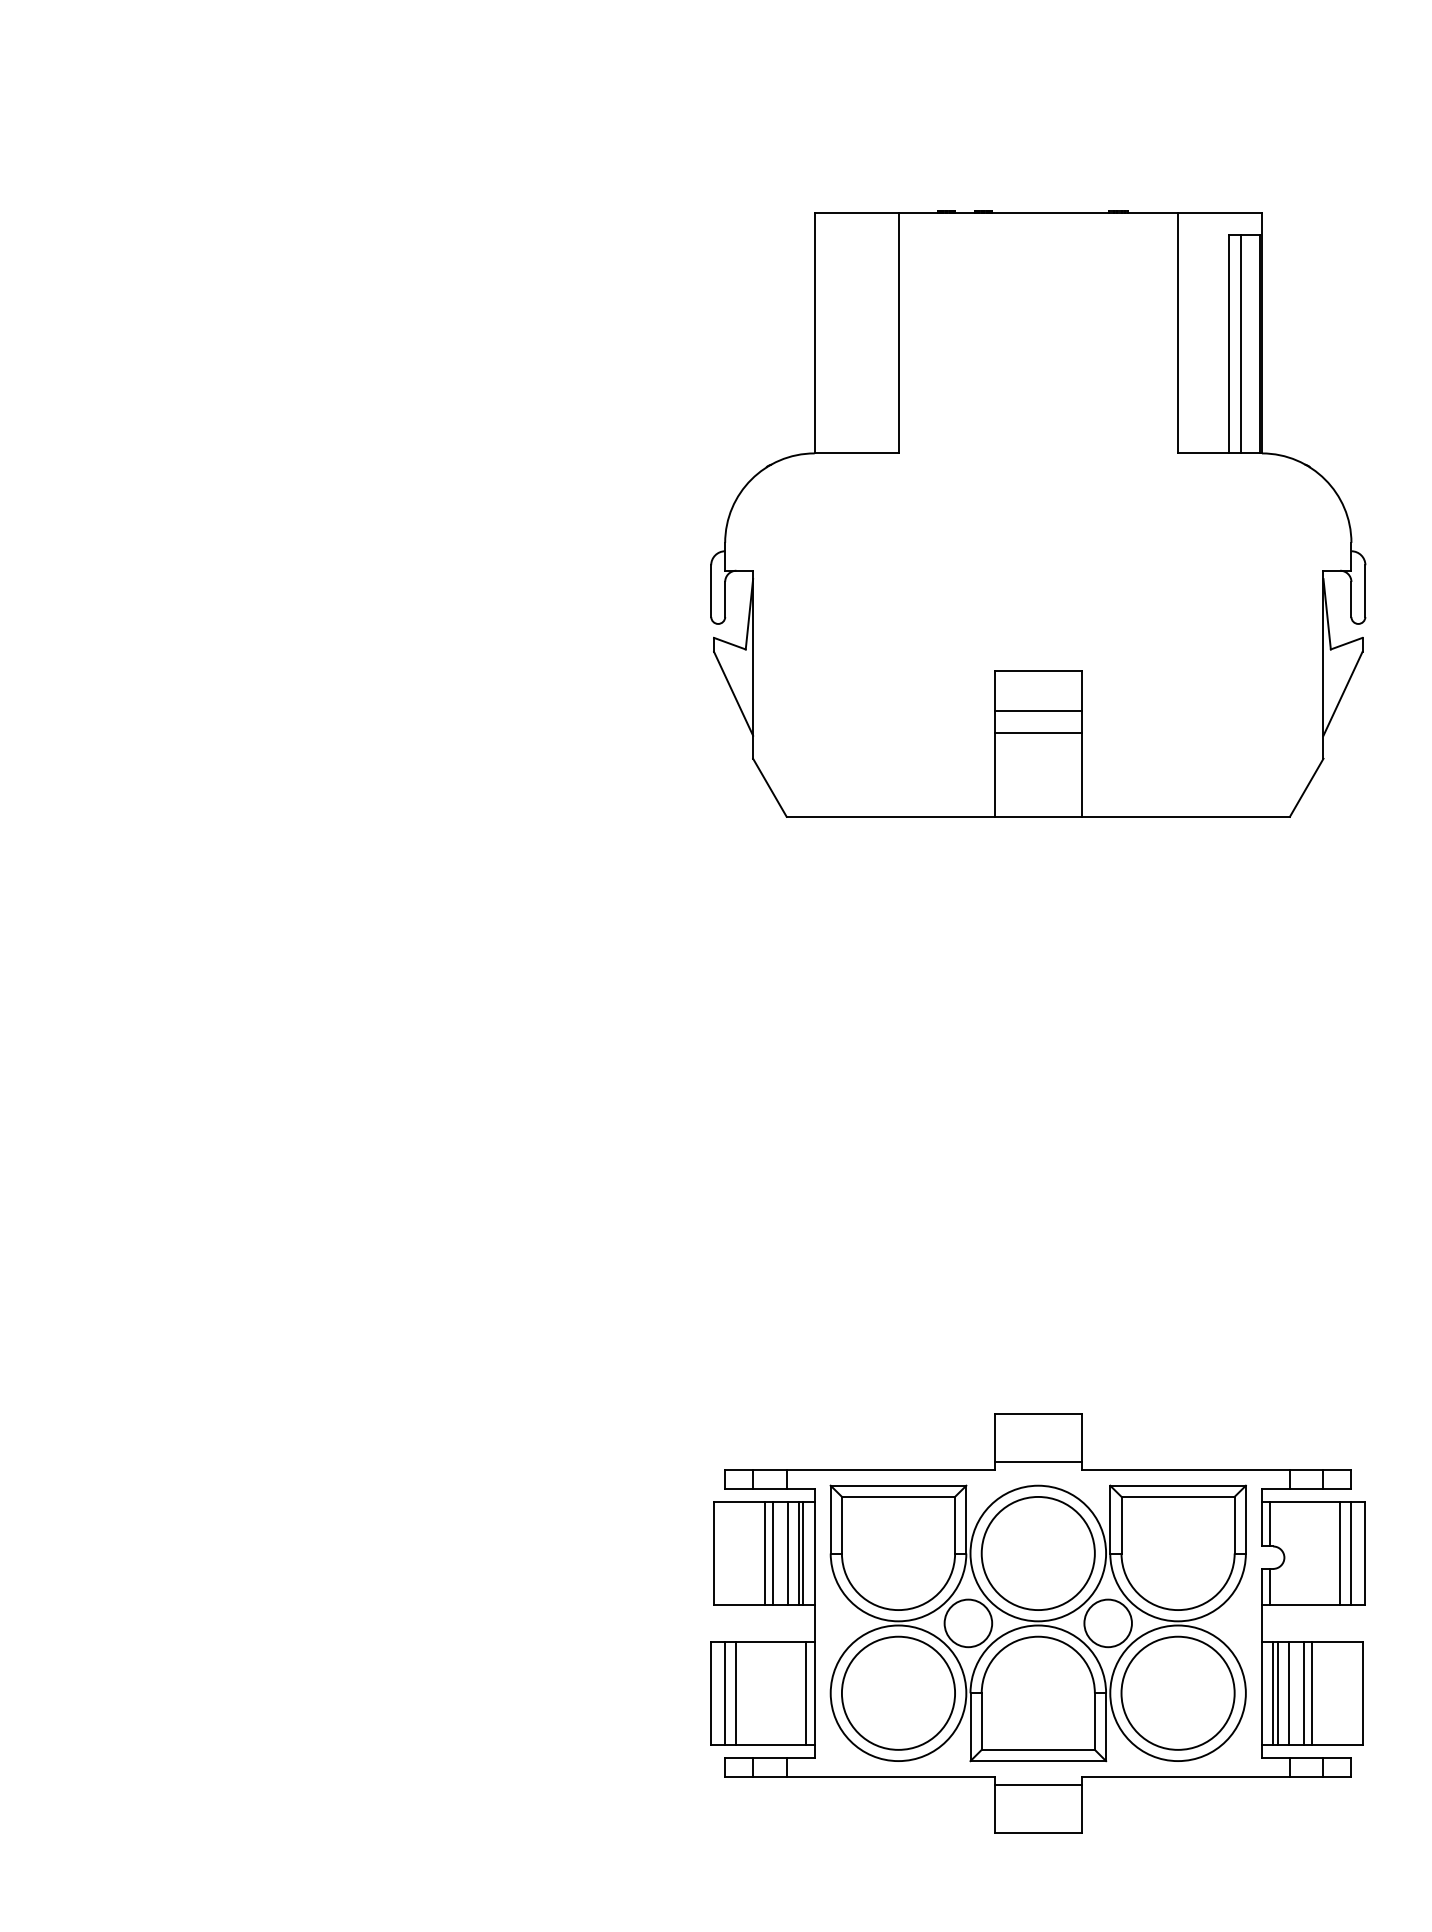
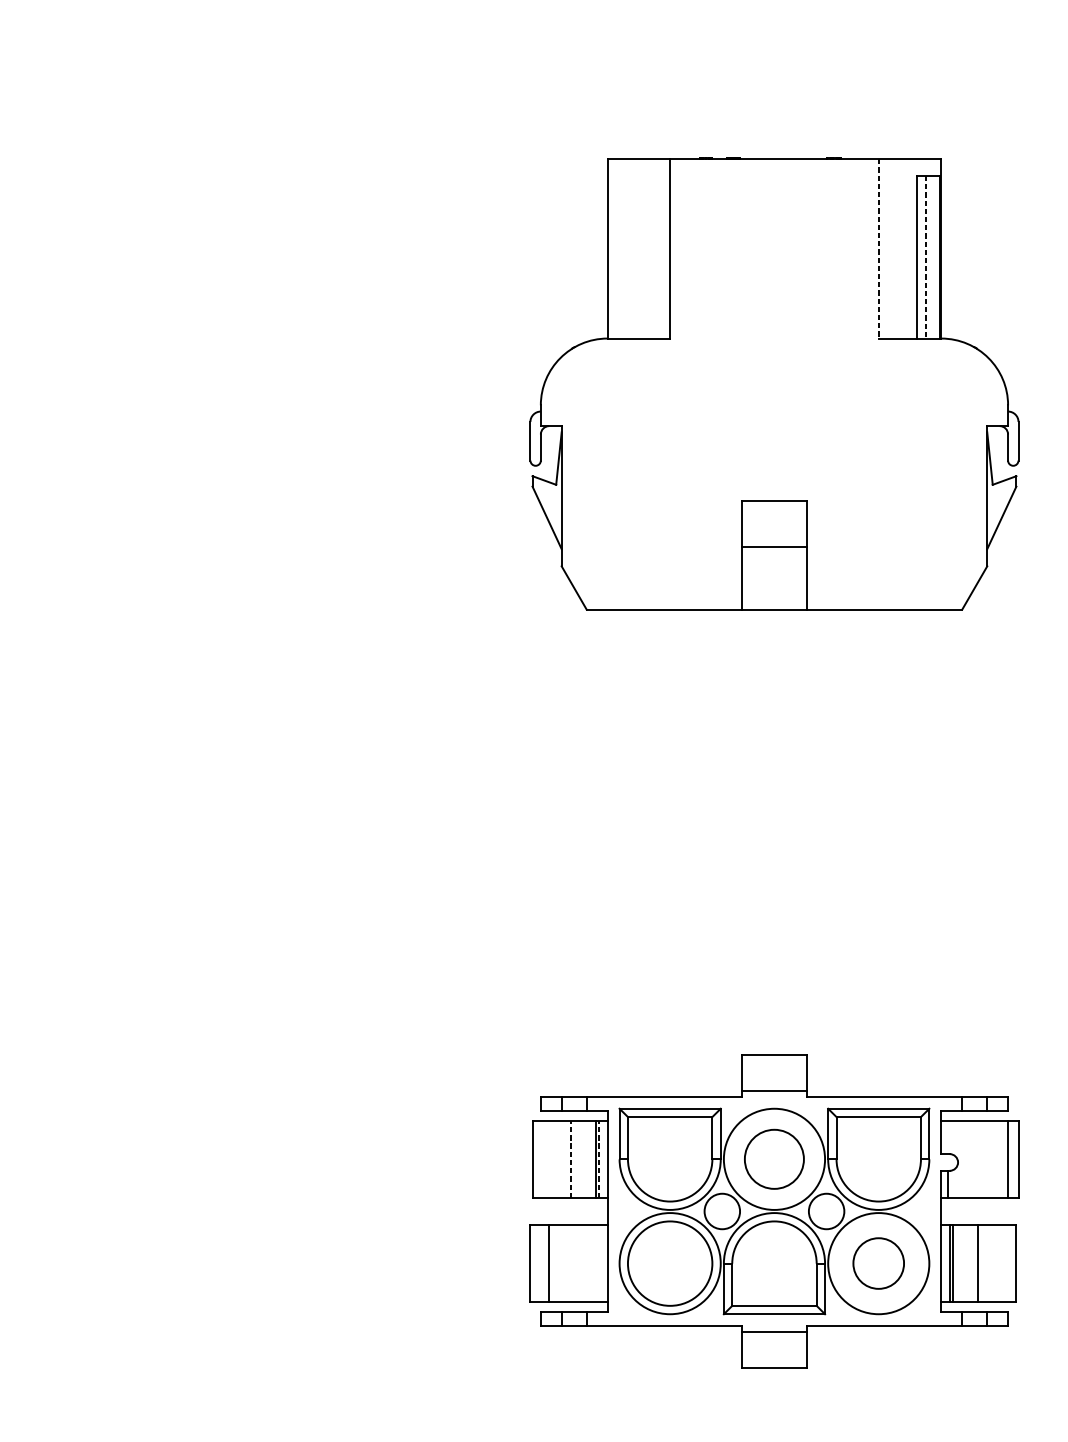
line: (1178, 333) -> (879, 249), solid -> dashed
line: (1240, 344) -> (925, 257), solid -> dashed
line: (1037, 710) -> (773, 530), removed
line: (1270, 1523) -> (947, 1136), removed
line: (765, 1553) -> (570, 1159), solid -> dashed
line: (772, 1553) -> (576, 1159), removed
line: (787, 1553) -> (587, 1159), removed
line: (803, 1553) -> (599, 1159), solid -> dashed
circle: (1037, 1553) -> (773, 1159), size x0.7
line: (1340, 1553) -> (999, 1159), removed
circle: (1177, 1692) -> (878, 1263), size x0.6
line: (725, 1693) -> (541, 1263), removed
line: (806, 1693) -> (601, 1263), removed
line: (1288, 1693) -> (961, 1263), removed
line: (1303, 1693) -> (972, 1263), removed

